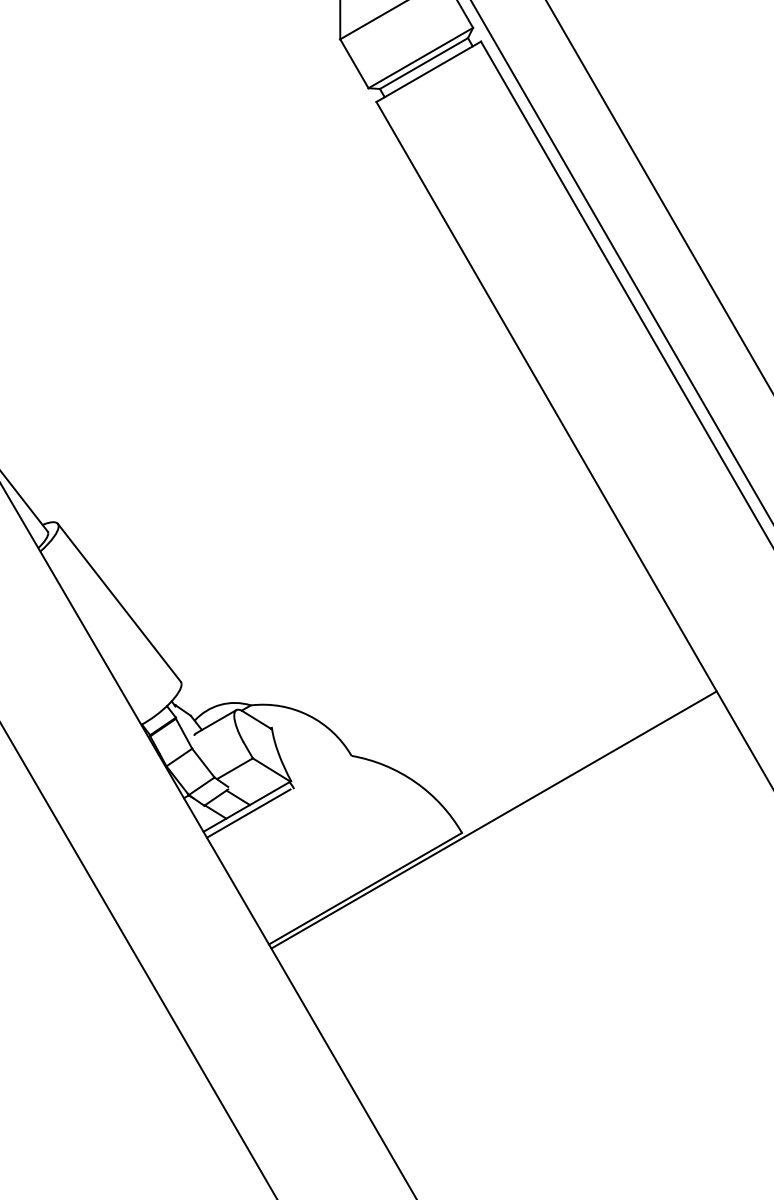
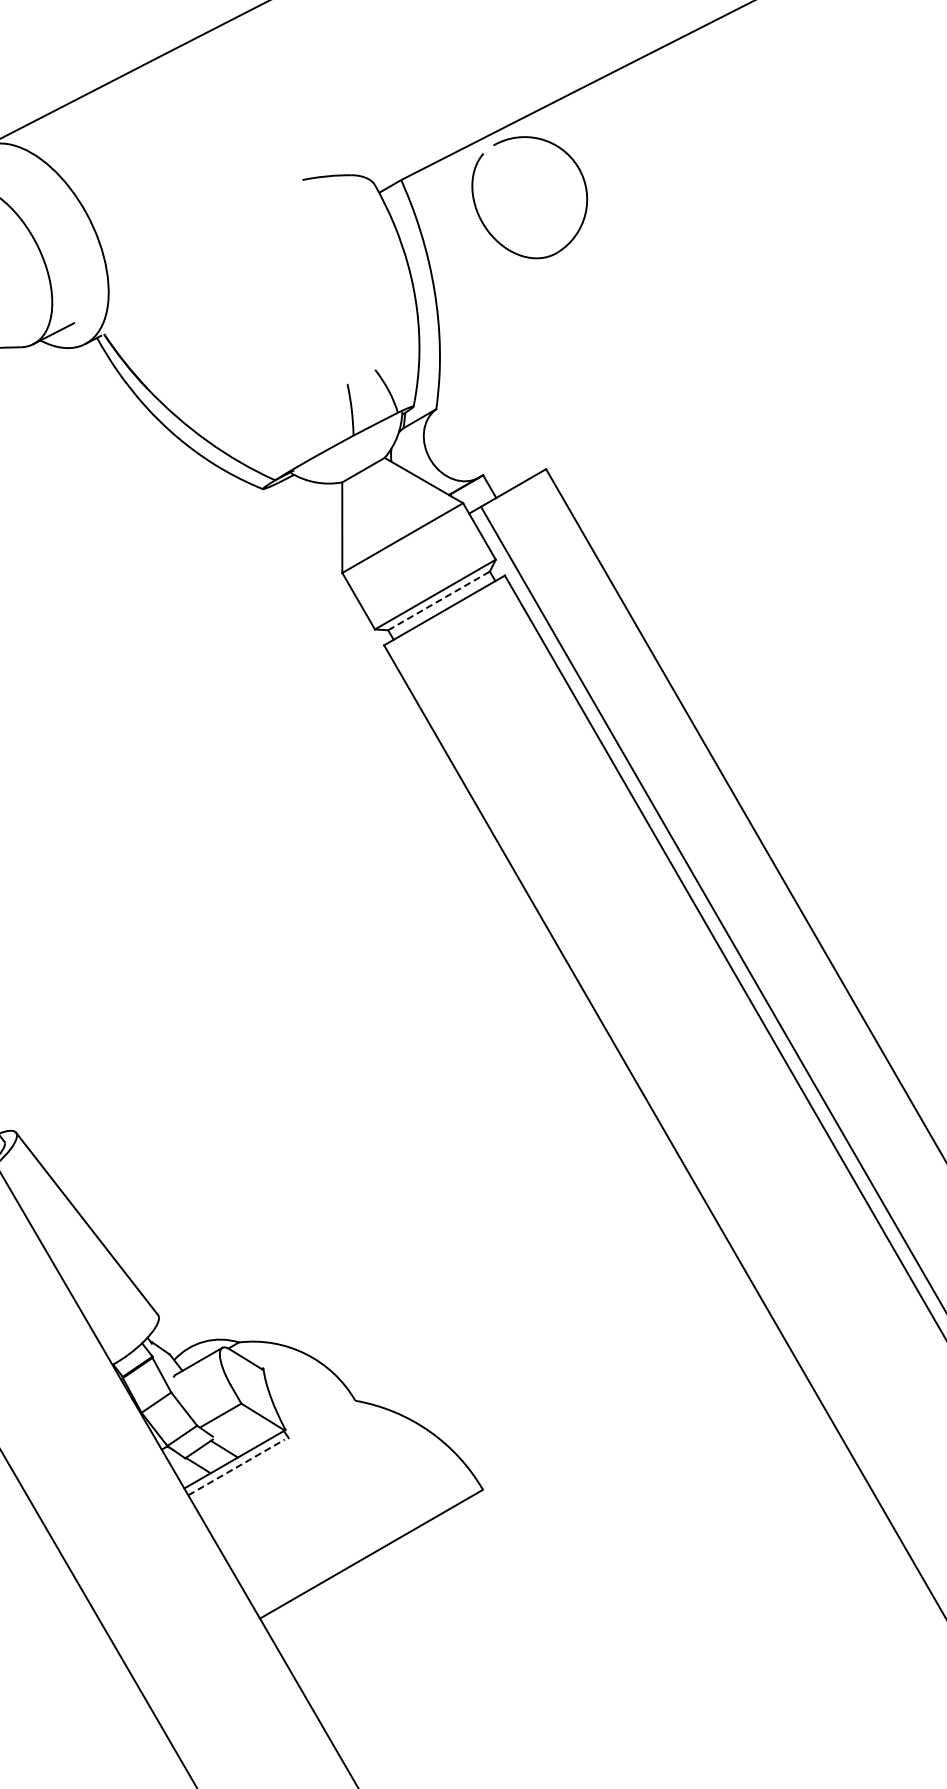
line: (424, 63) -> (439, 600), solid -> dashed
line: (248, 813) -> (236, 1467), solid -> dashed
line: (493, 819) -> (519, 1474), removed

